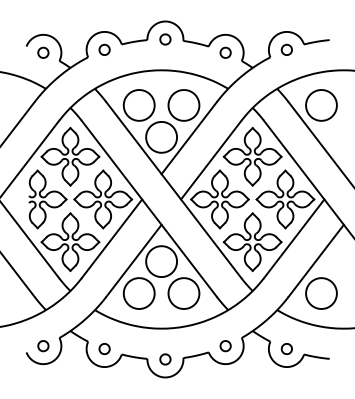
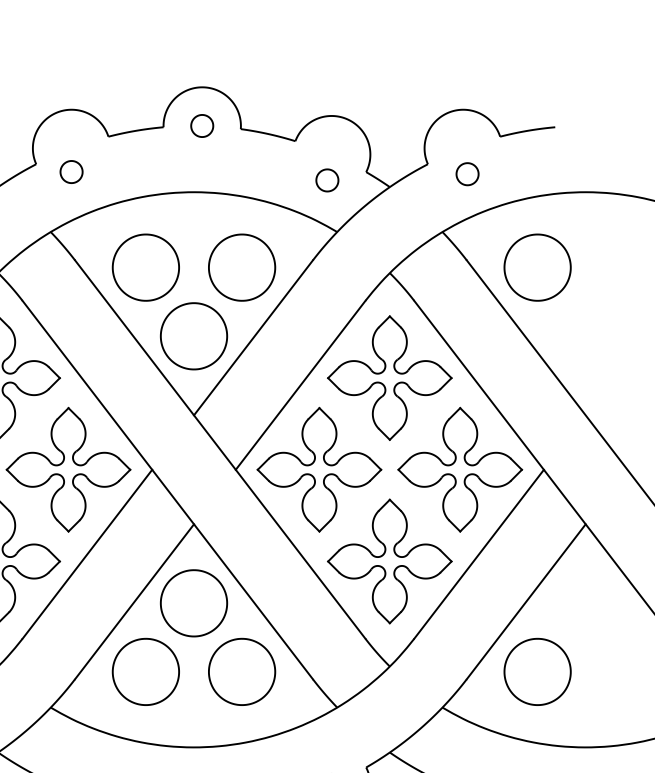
part: (104, 49) -> (71, 171), moved
part: (286, 49) -> (466, 173), moved
part: (225, 52) -> (327, 179), moved

